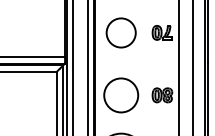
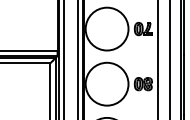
circle: (120, 32) -> (106, 28), size x1.67
circle: (120, 95) -> (106, 84), size x1.43

